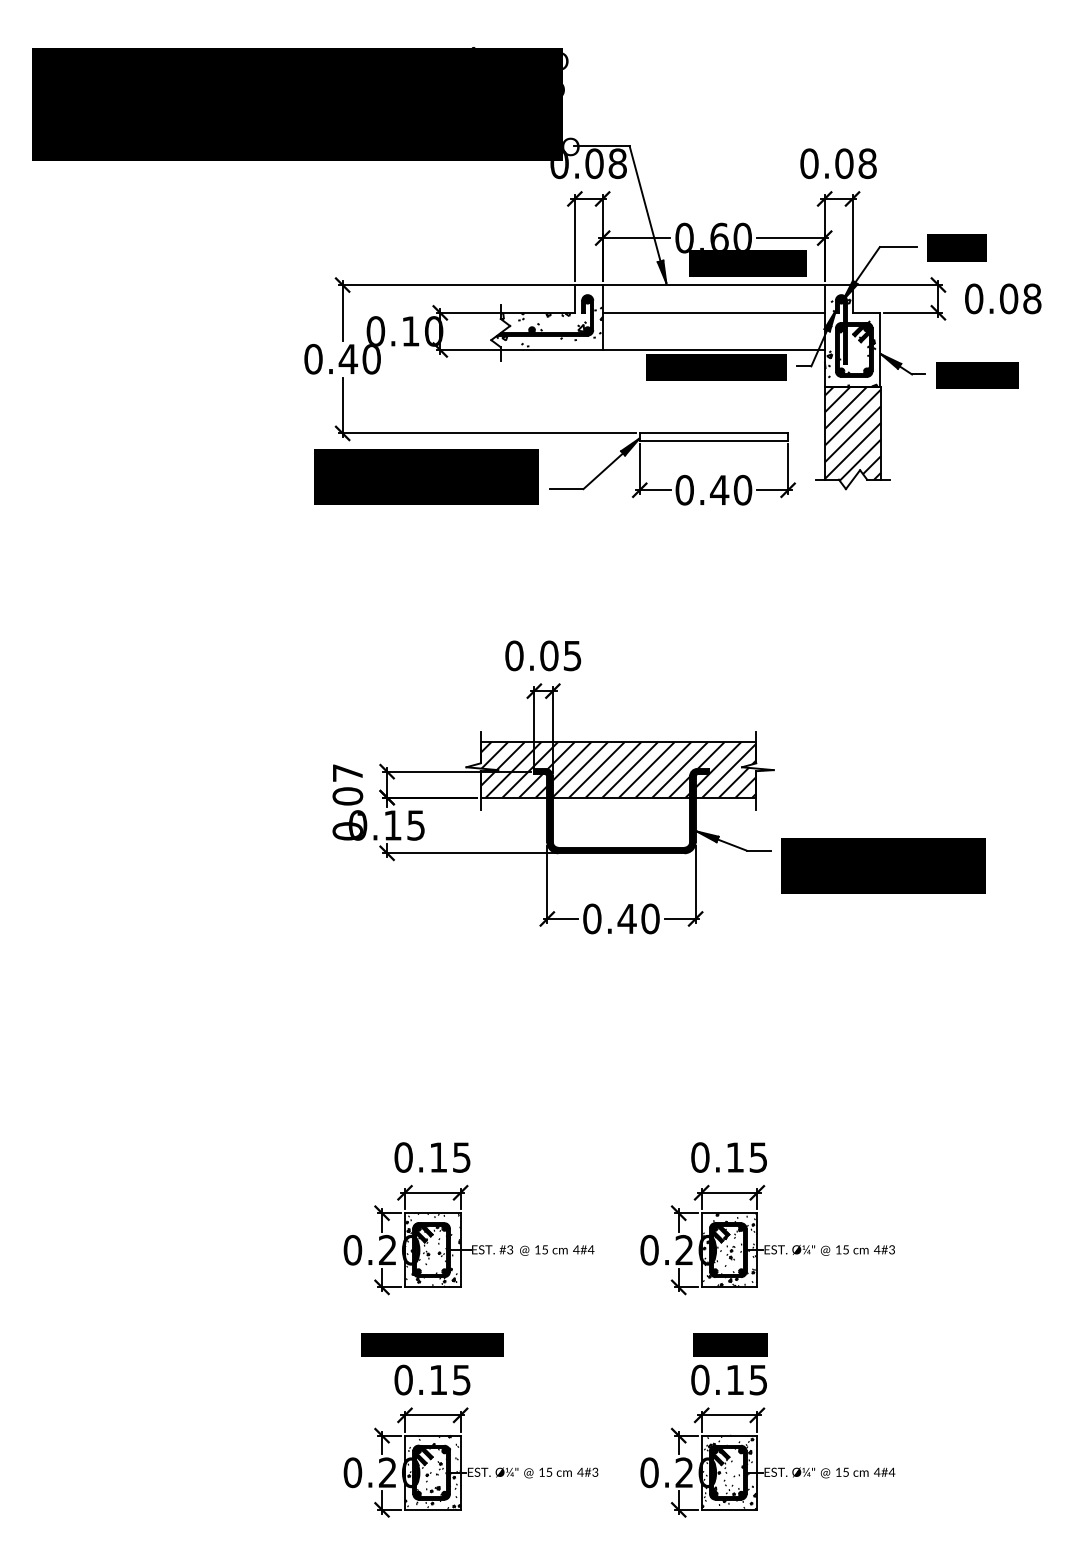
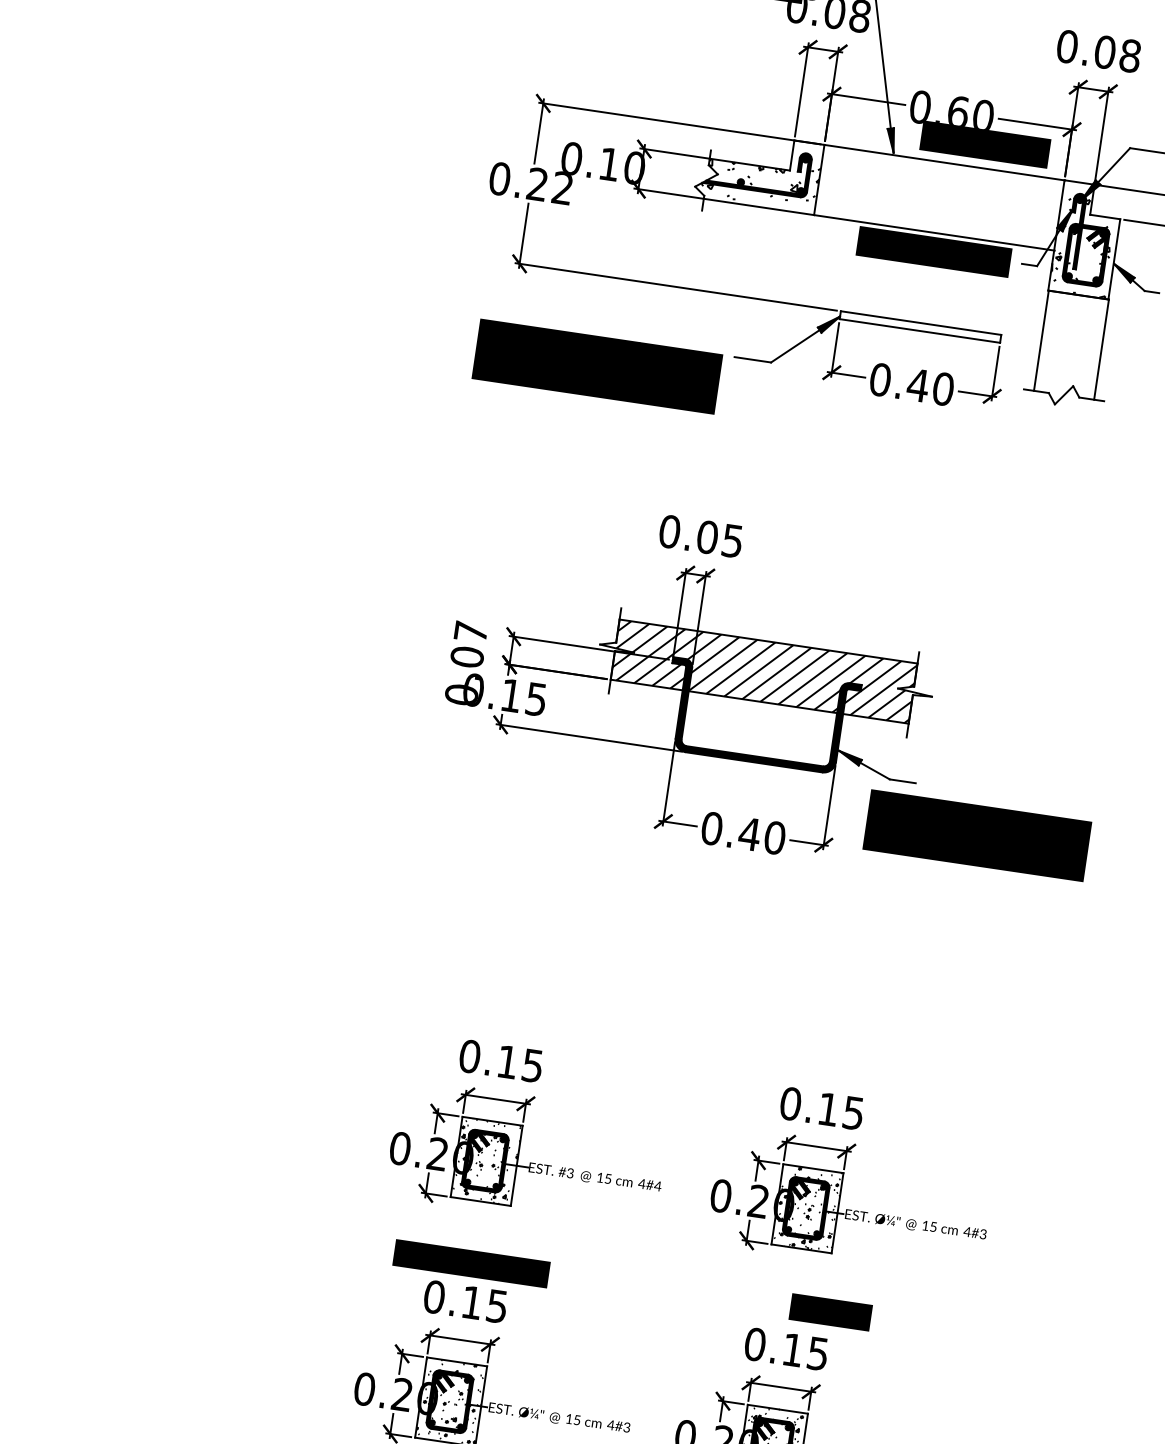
line: (713, 312) -> (939, 192), removed
text: (359, 359) -> (549, 186), 0.40 -> 0.22
hatch: (852, 433) -> (1070, 345), removed
text: (426, 476) -> (597, 365), moved
text: (883, 865) -> (977, 835), moved
text: (730, 1344) -> (830, 1311), moved

